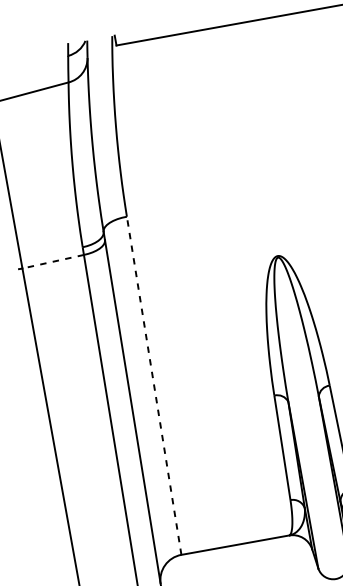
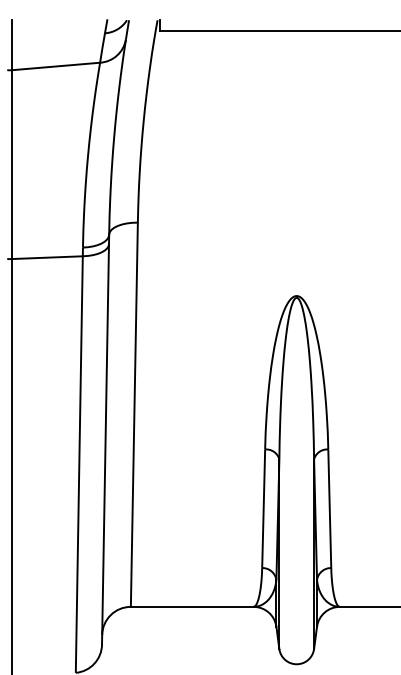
line: (53, 261) -> (47, 257), dashed -> solid
line: (154, 385) -> (134, 414), dashed -> solid

